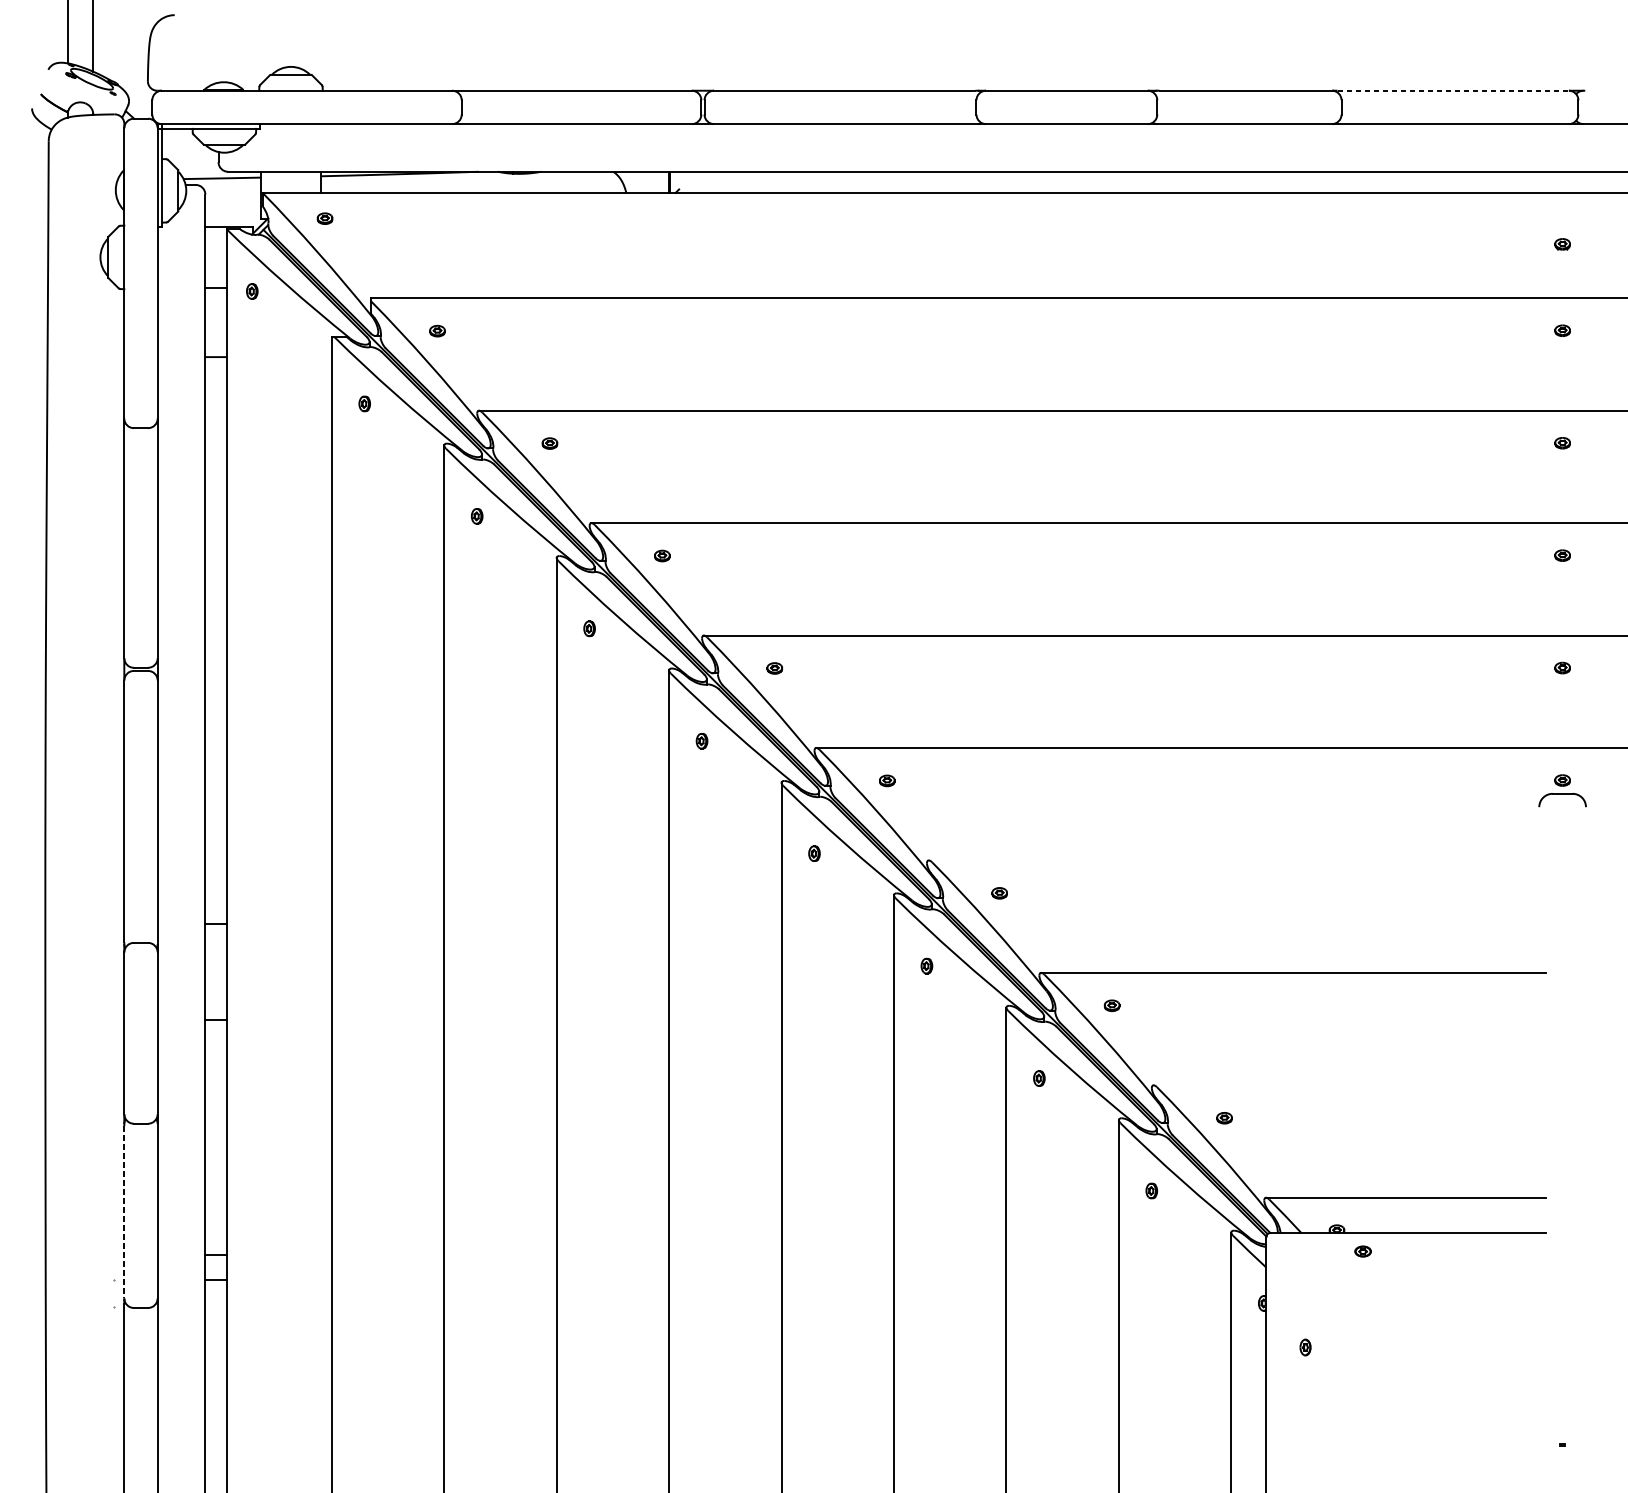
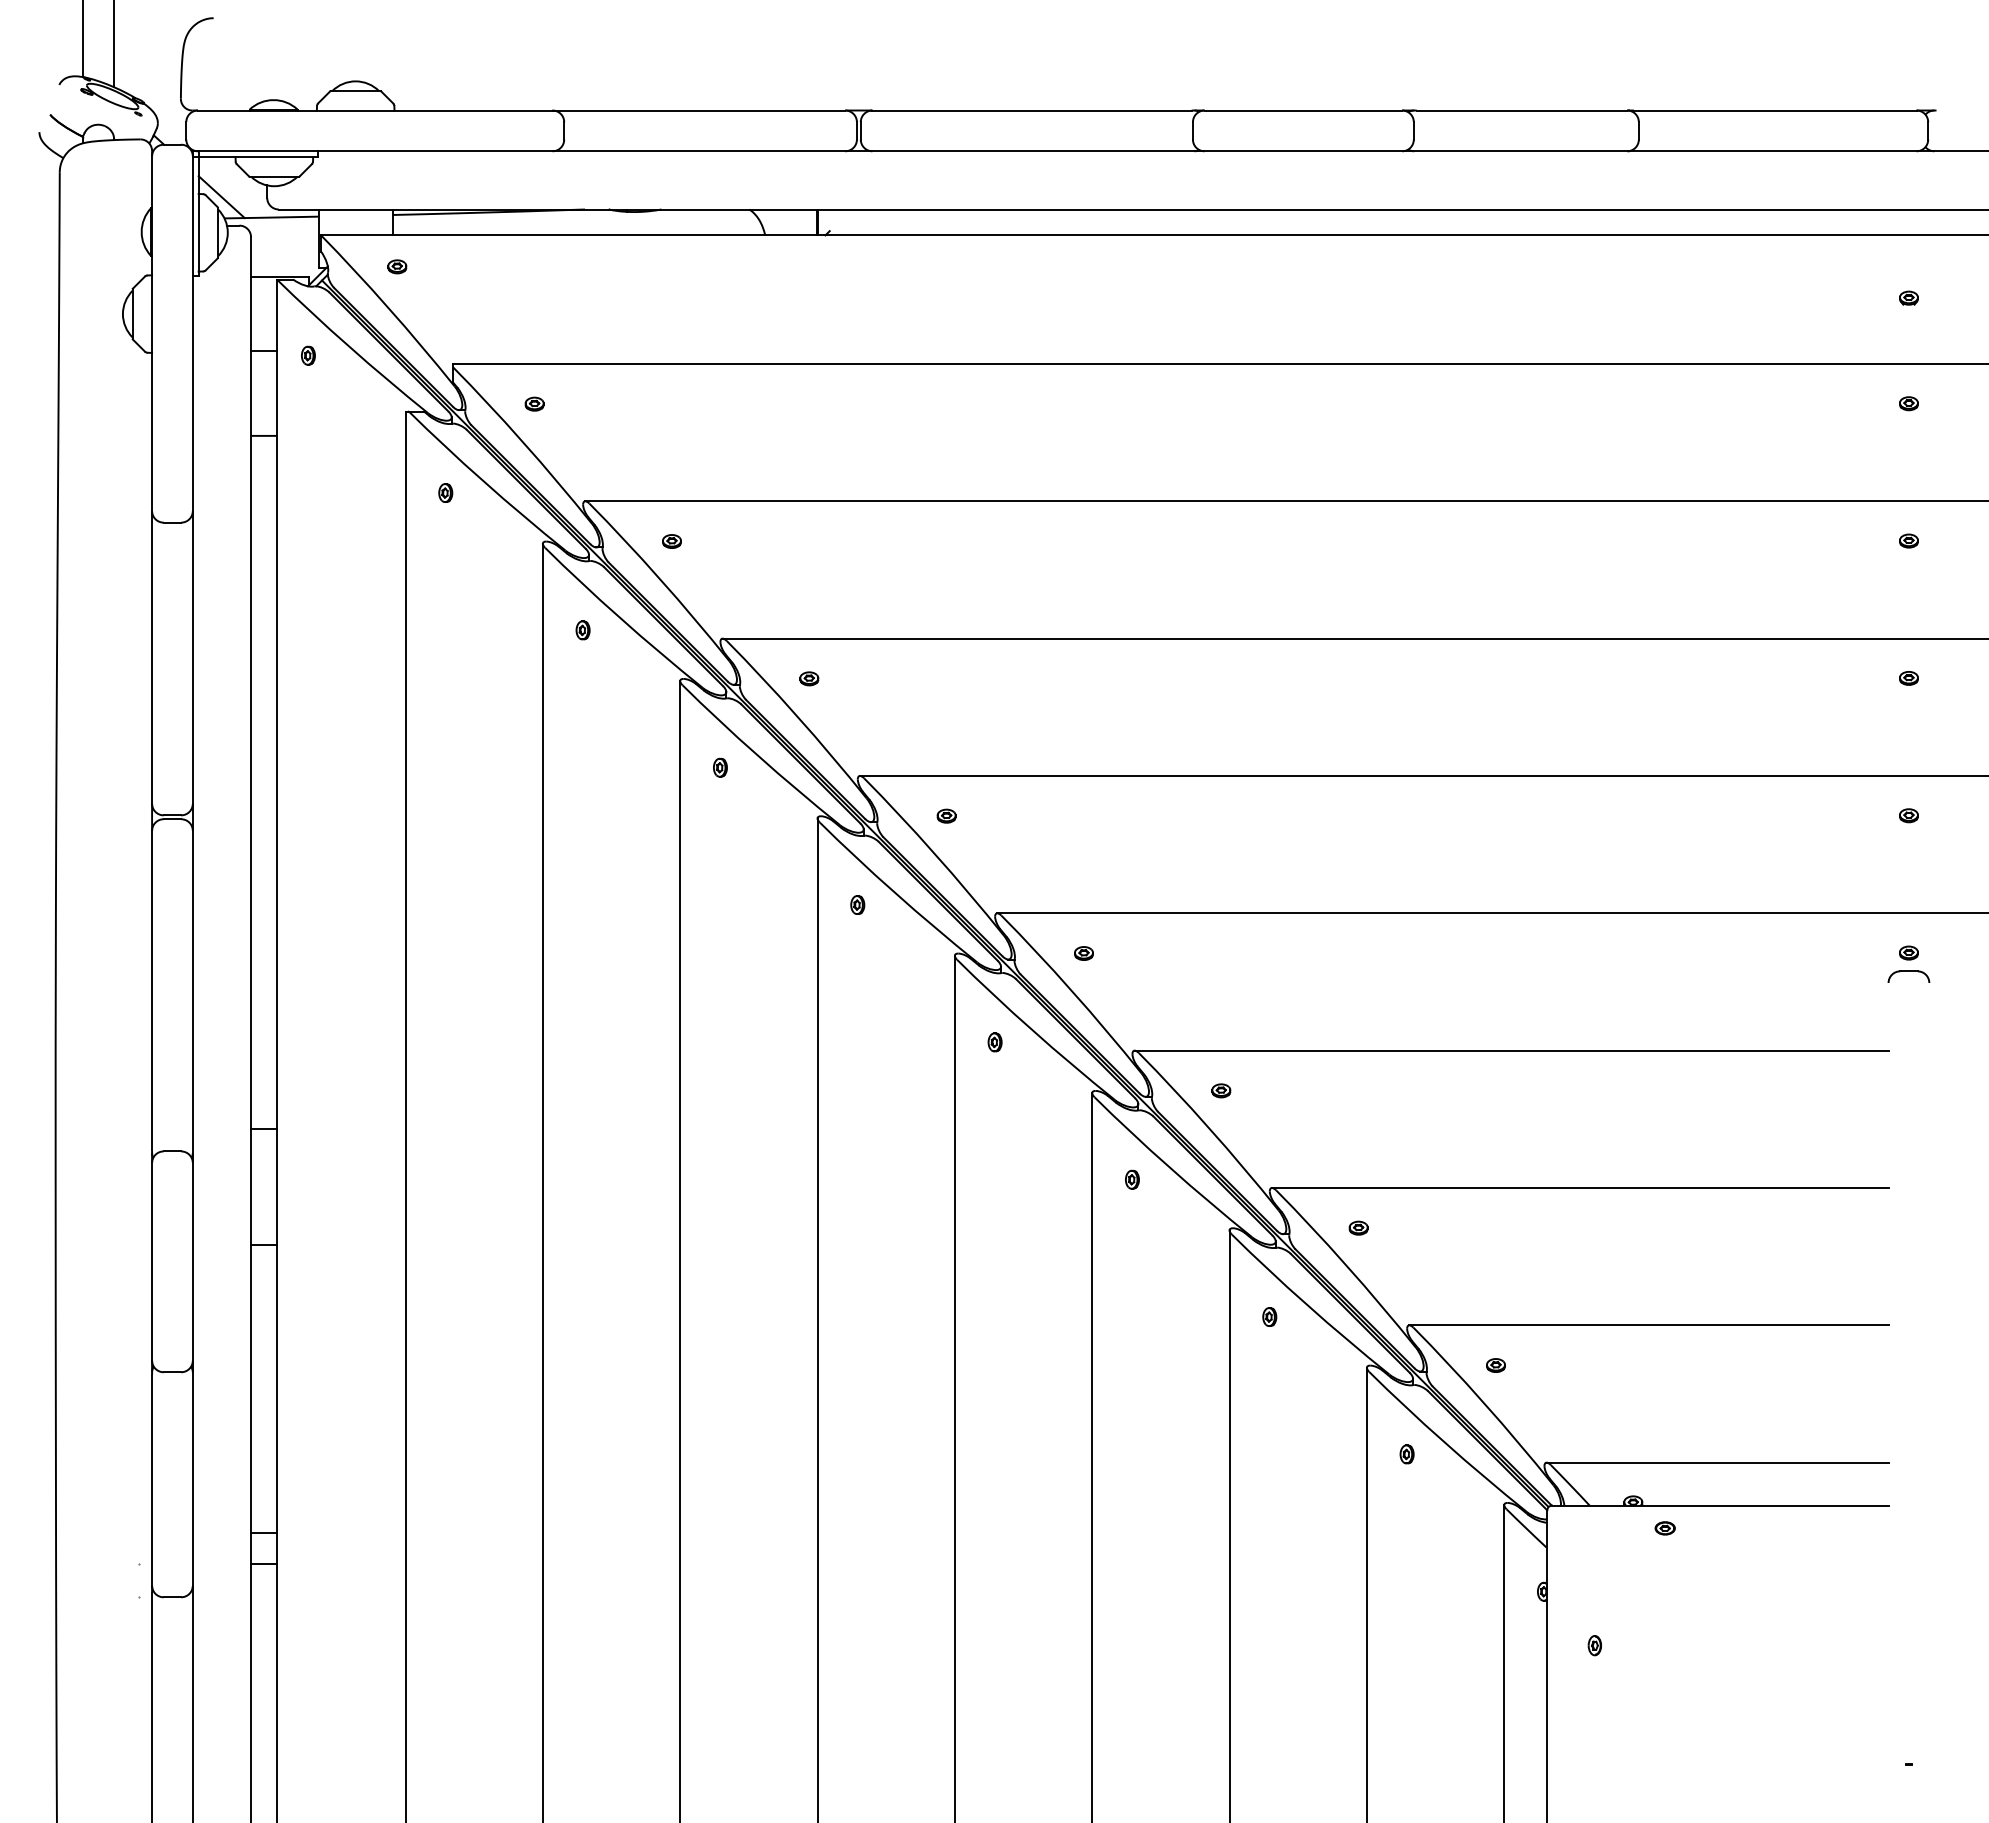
line: (1453, 90) -> (1775, 110), dashed -> solid
line: (181, 161) -> (221, 197), added
part: (1562, 799) -> (1908, 976), size x0.71
line: (1237, 860) -> (1511, 1050), added
line: (1349, 1085) -> (1648, 1325), added
line: (124, 1212) -> (152, 1480), dashed -> solid

